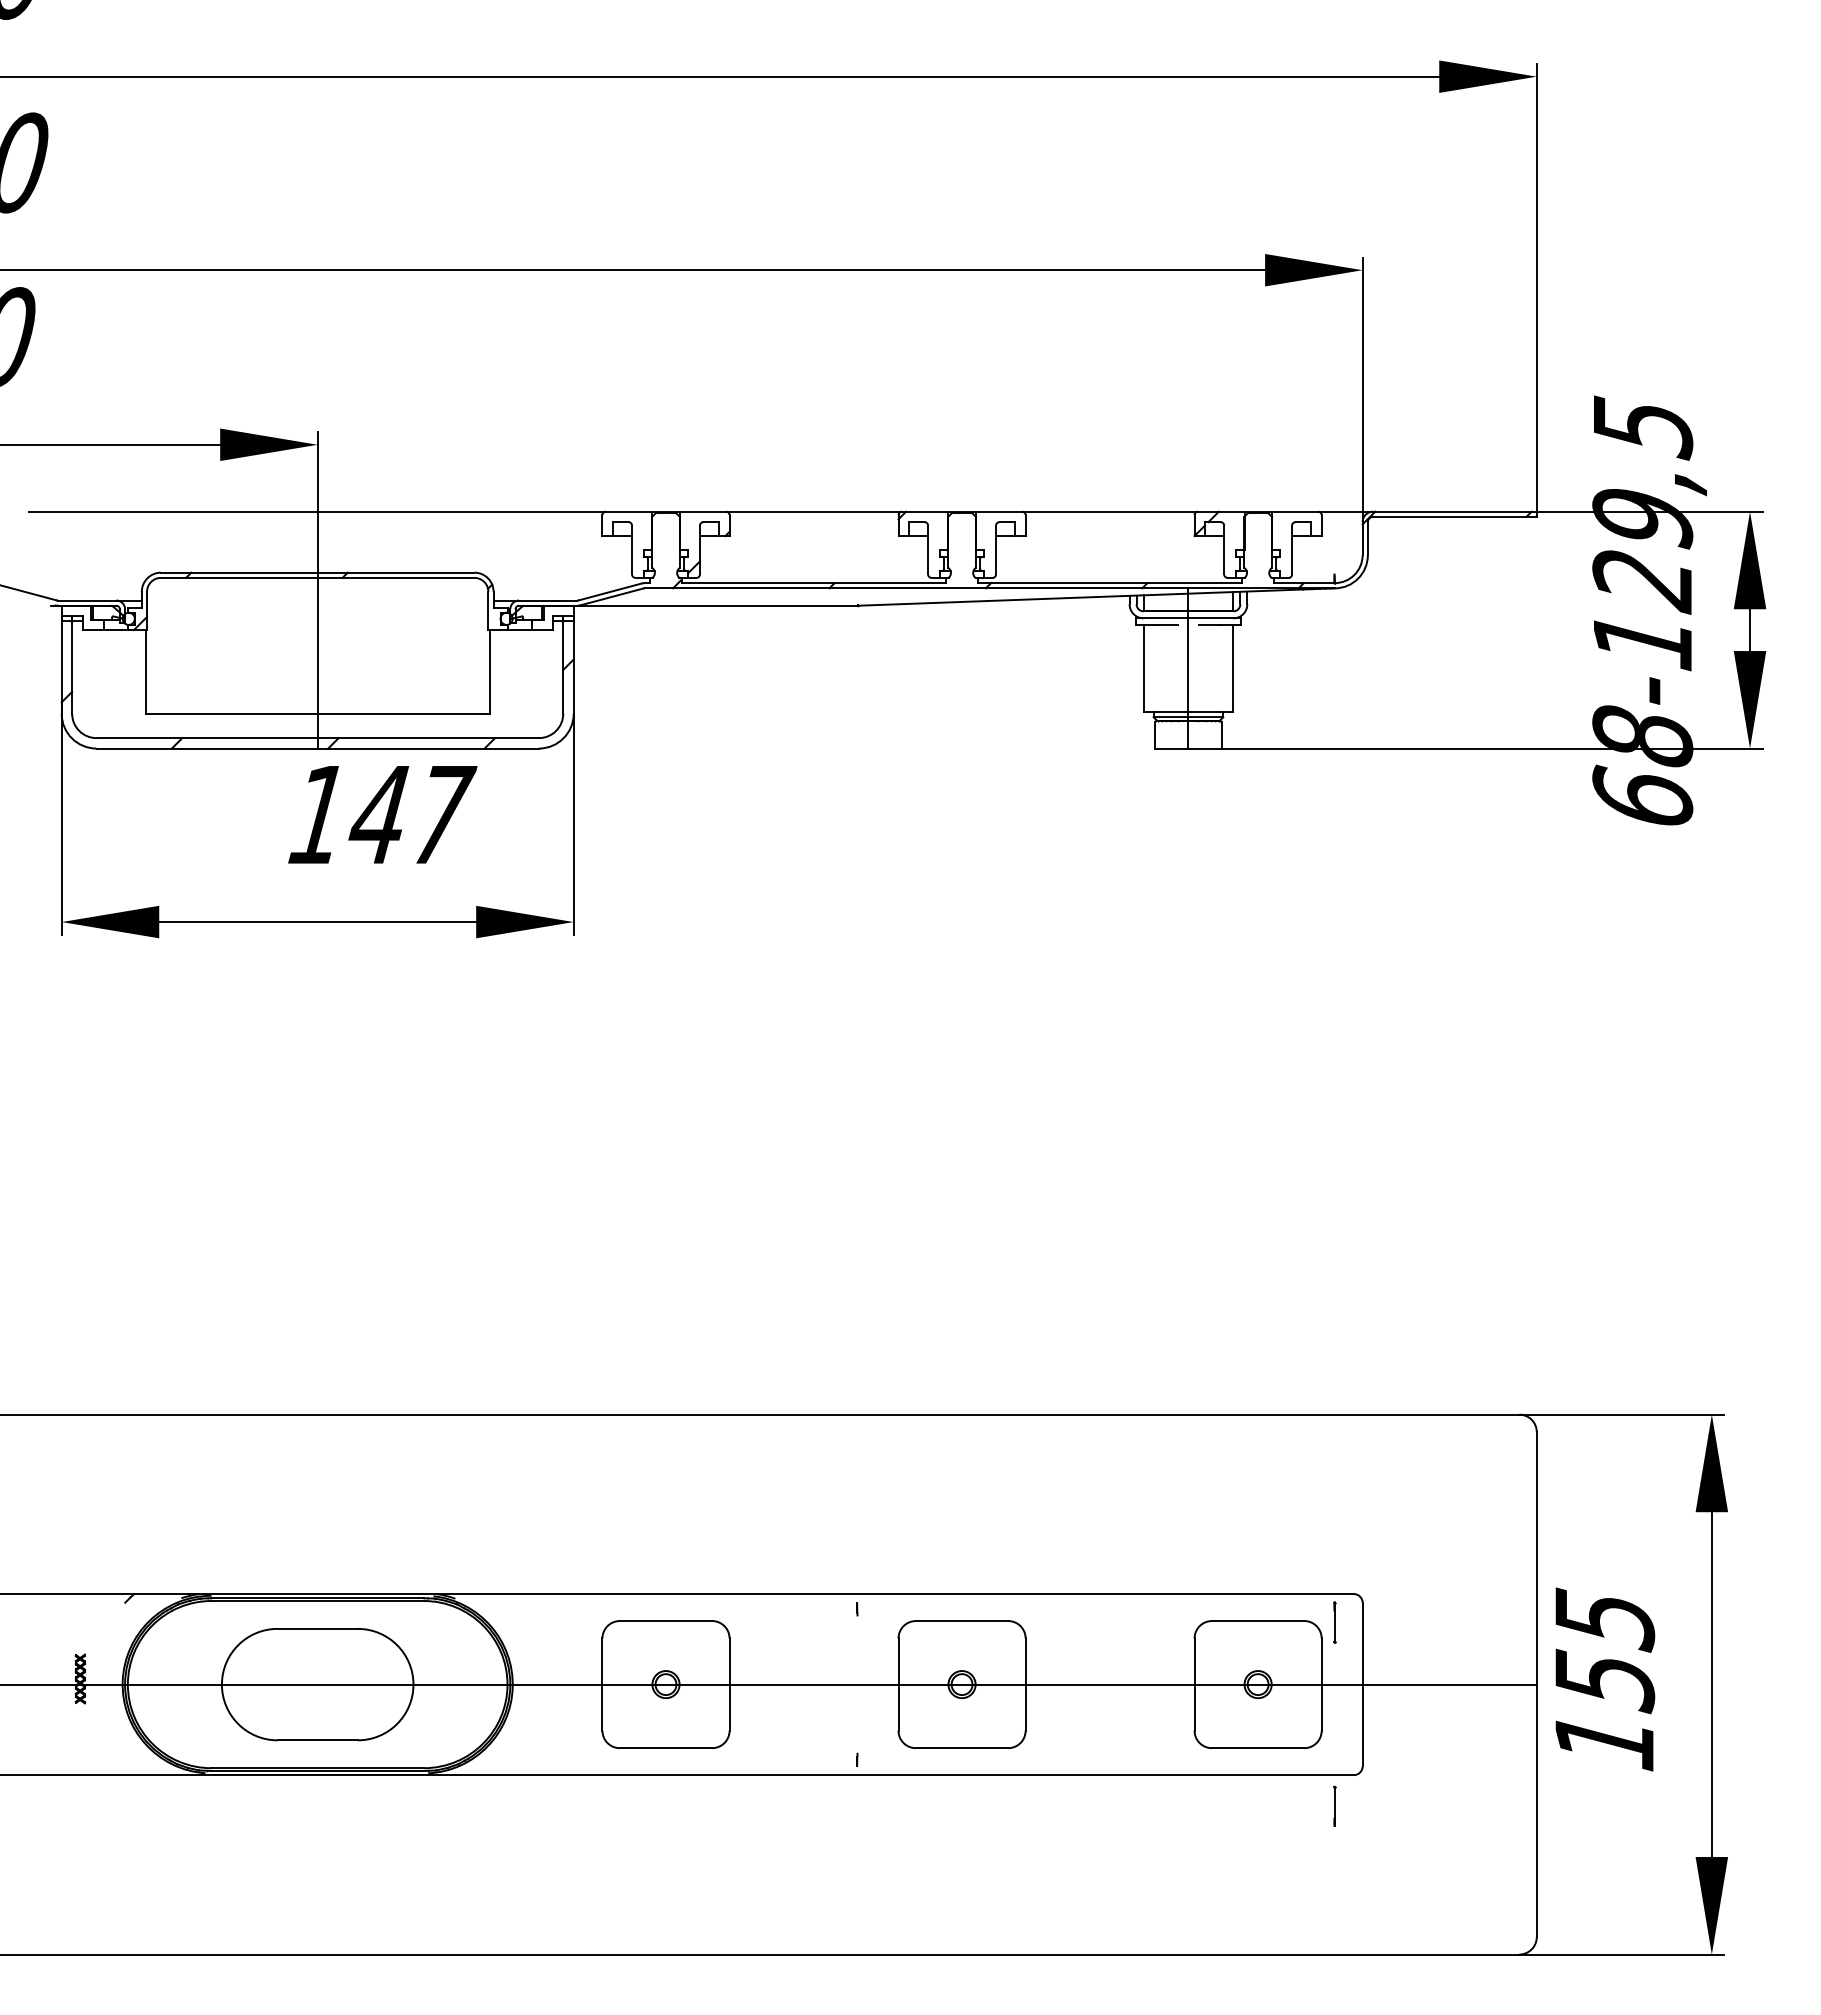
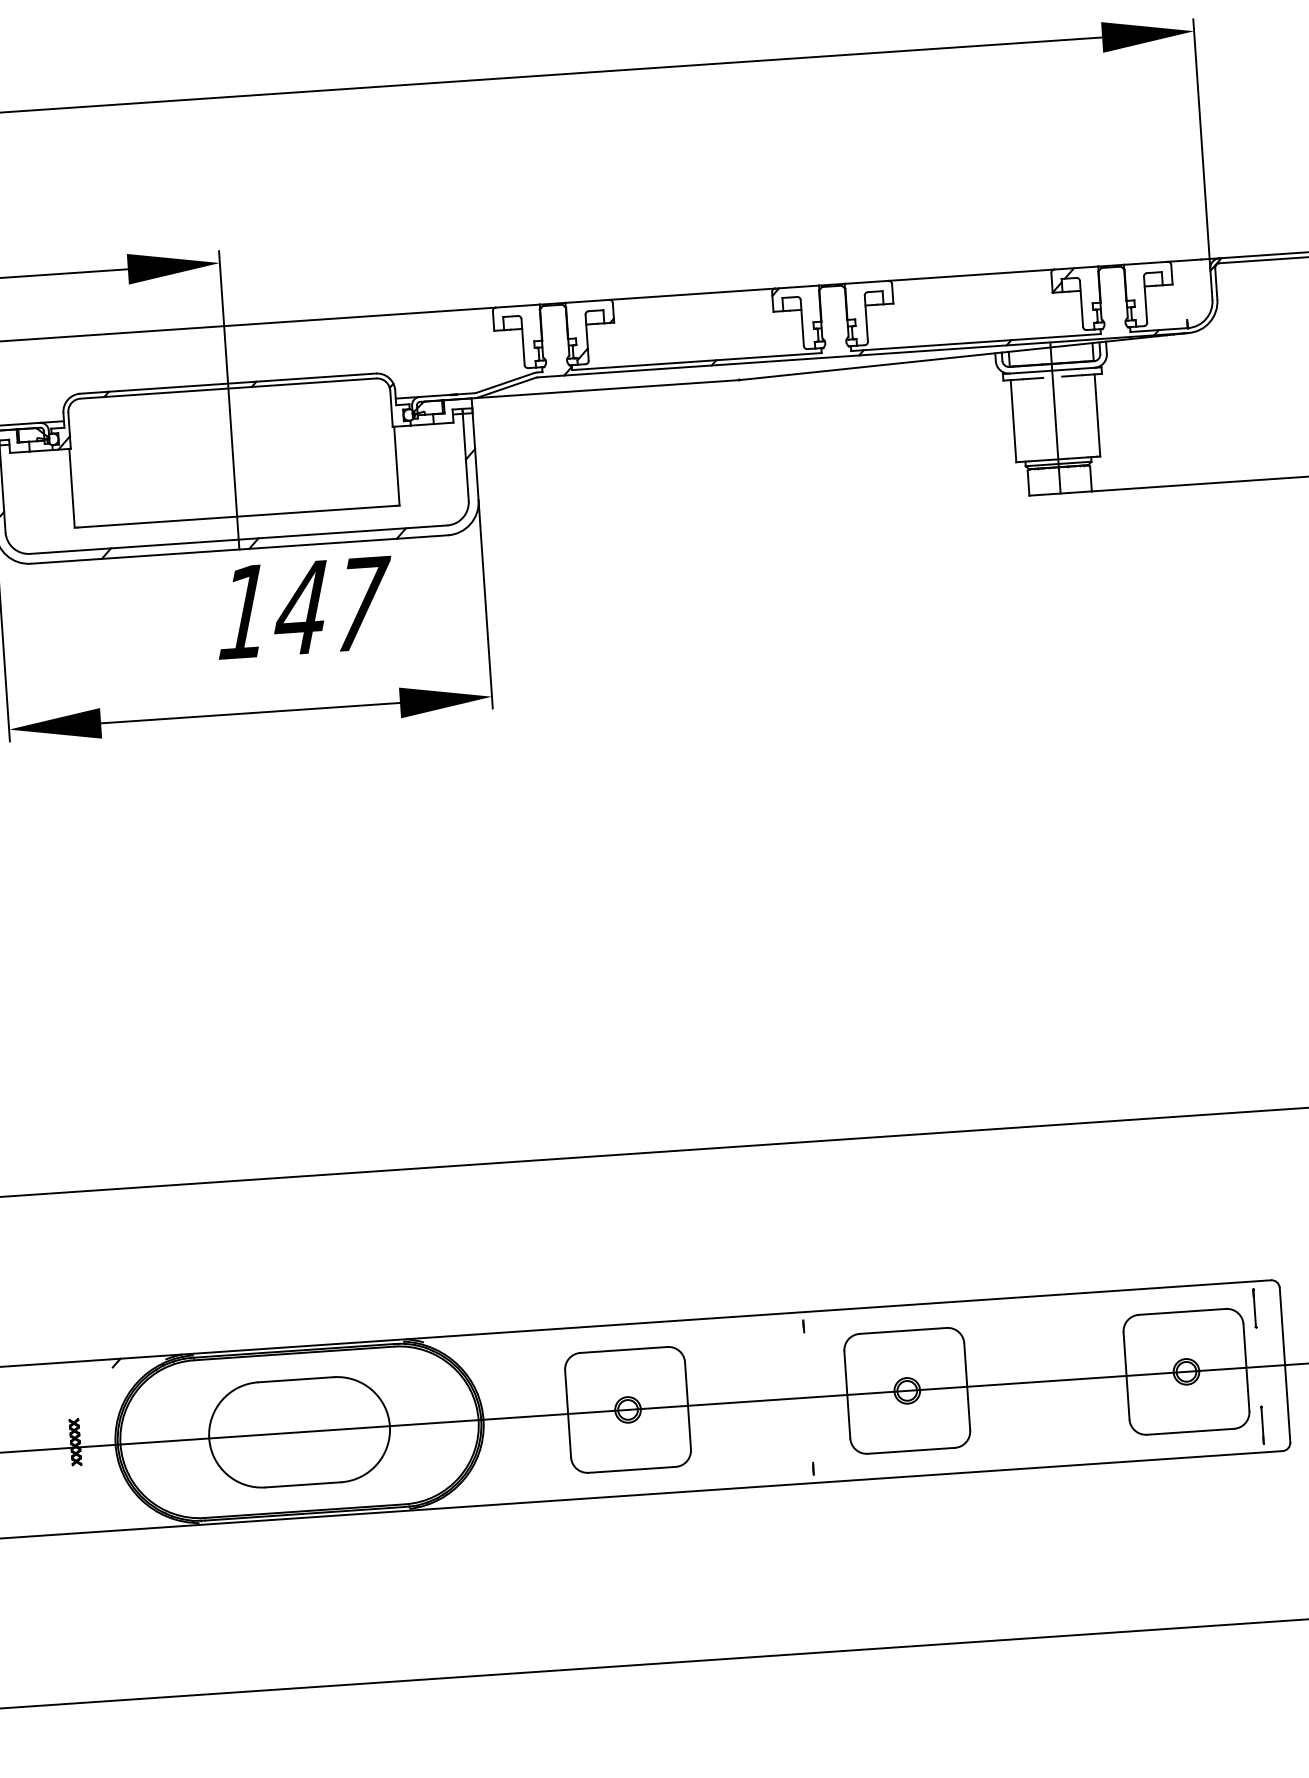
part: (1334, 1805) -> (1262, 1424), moved

